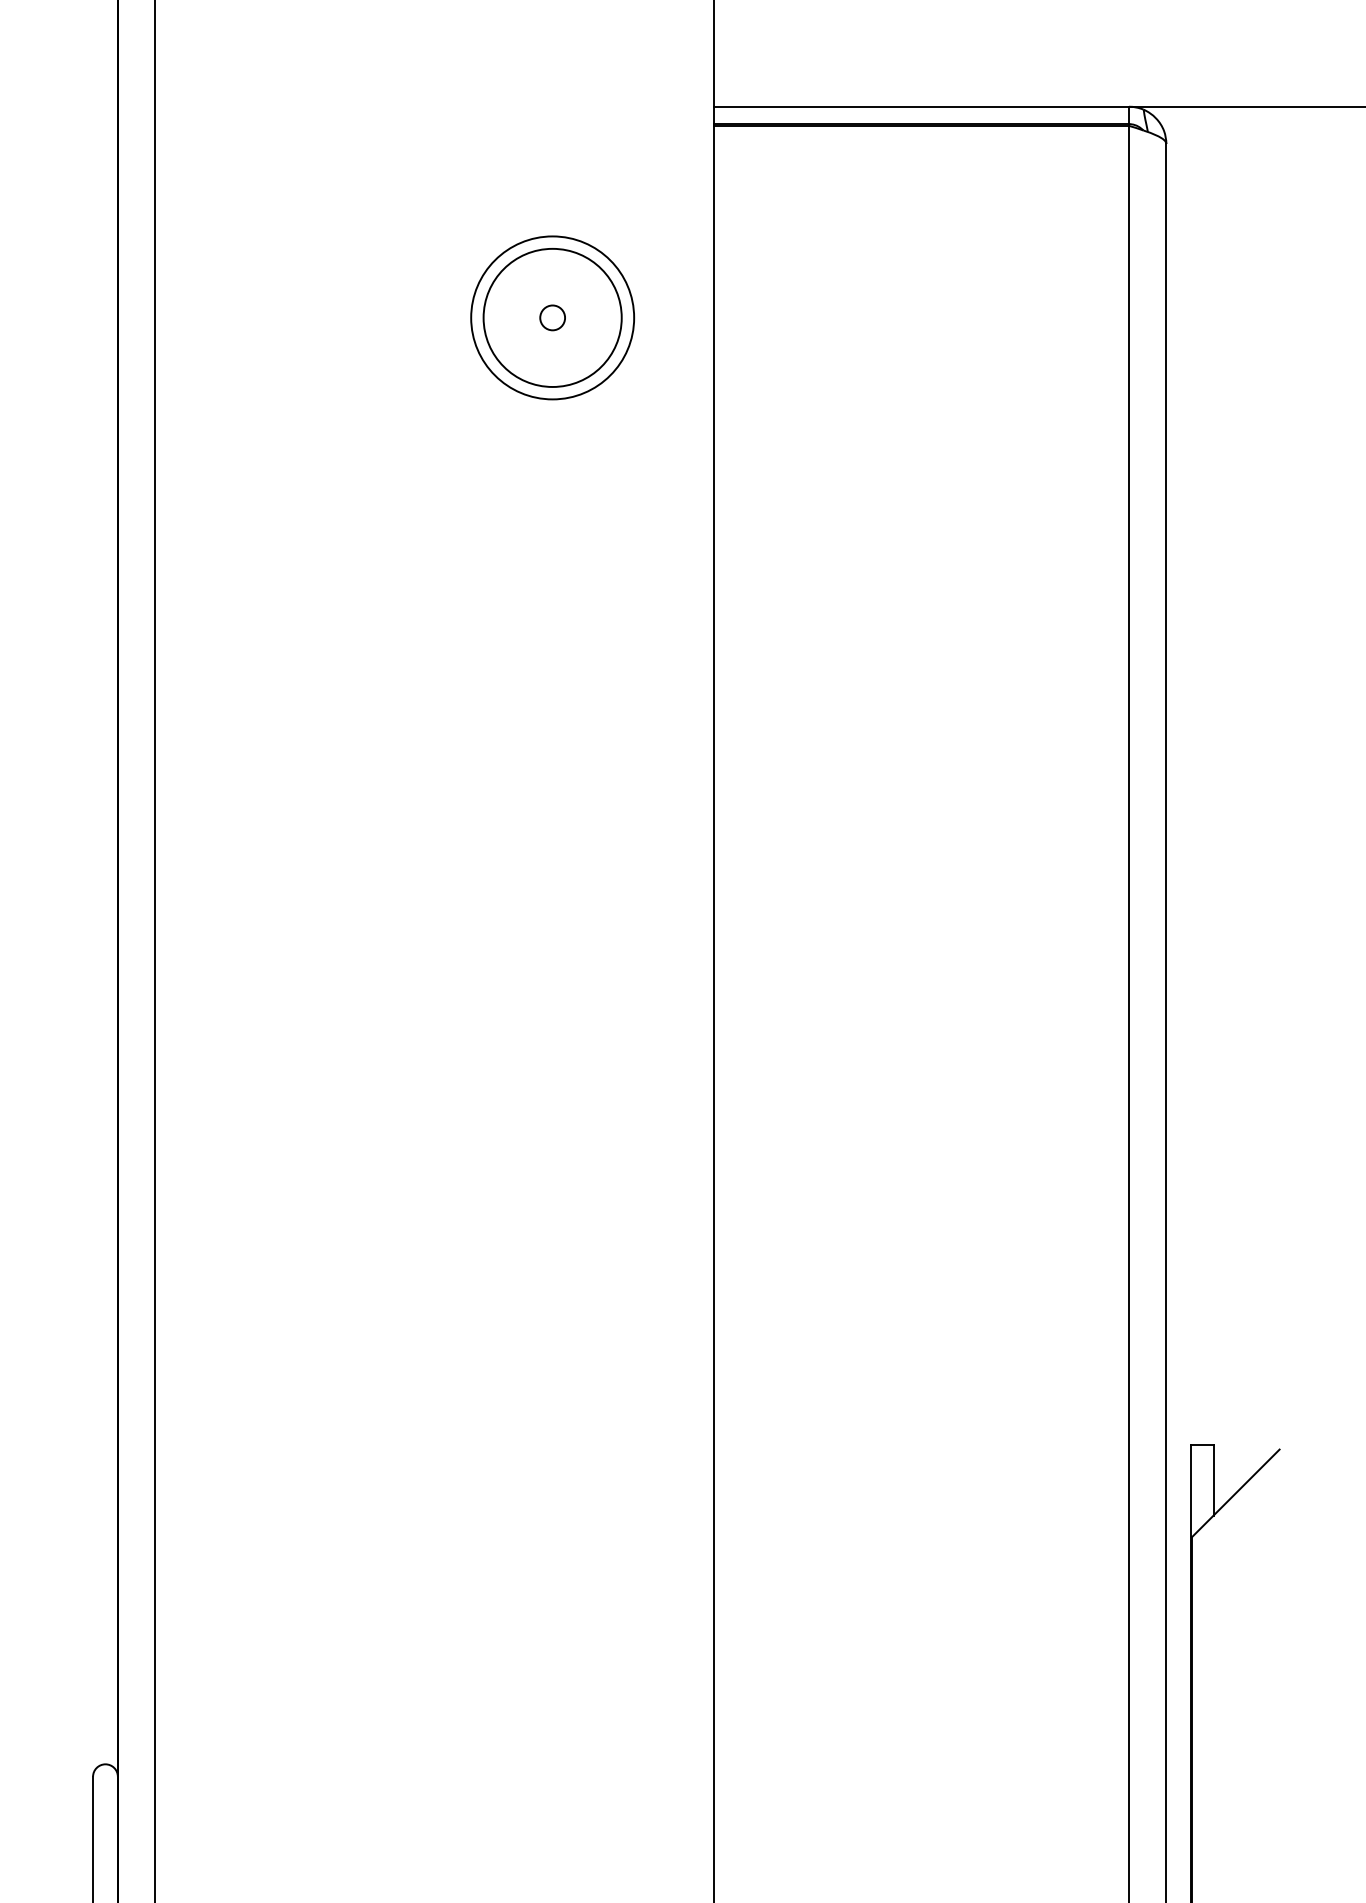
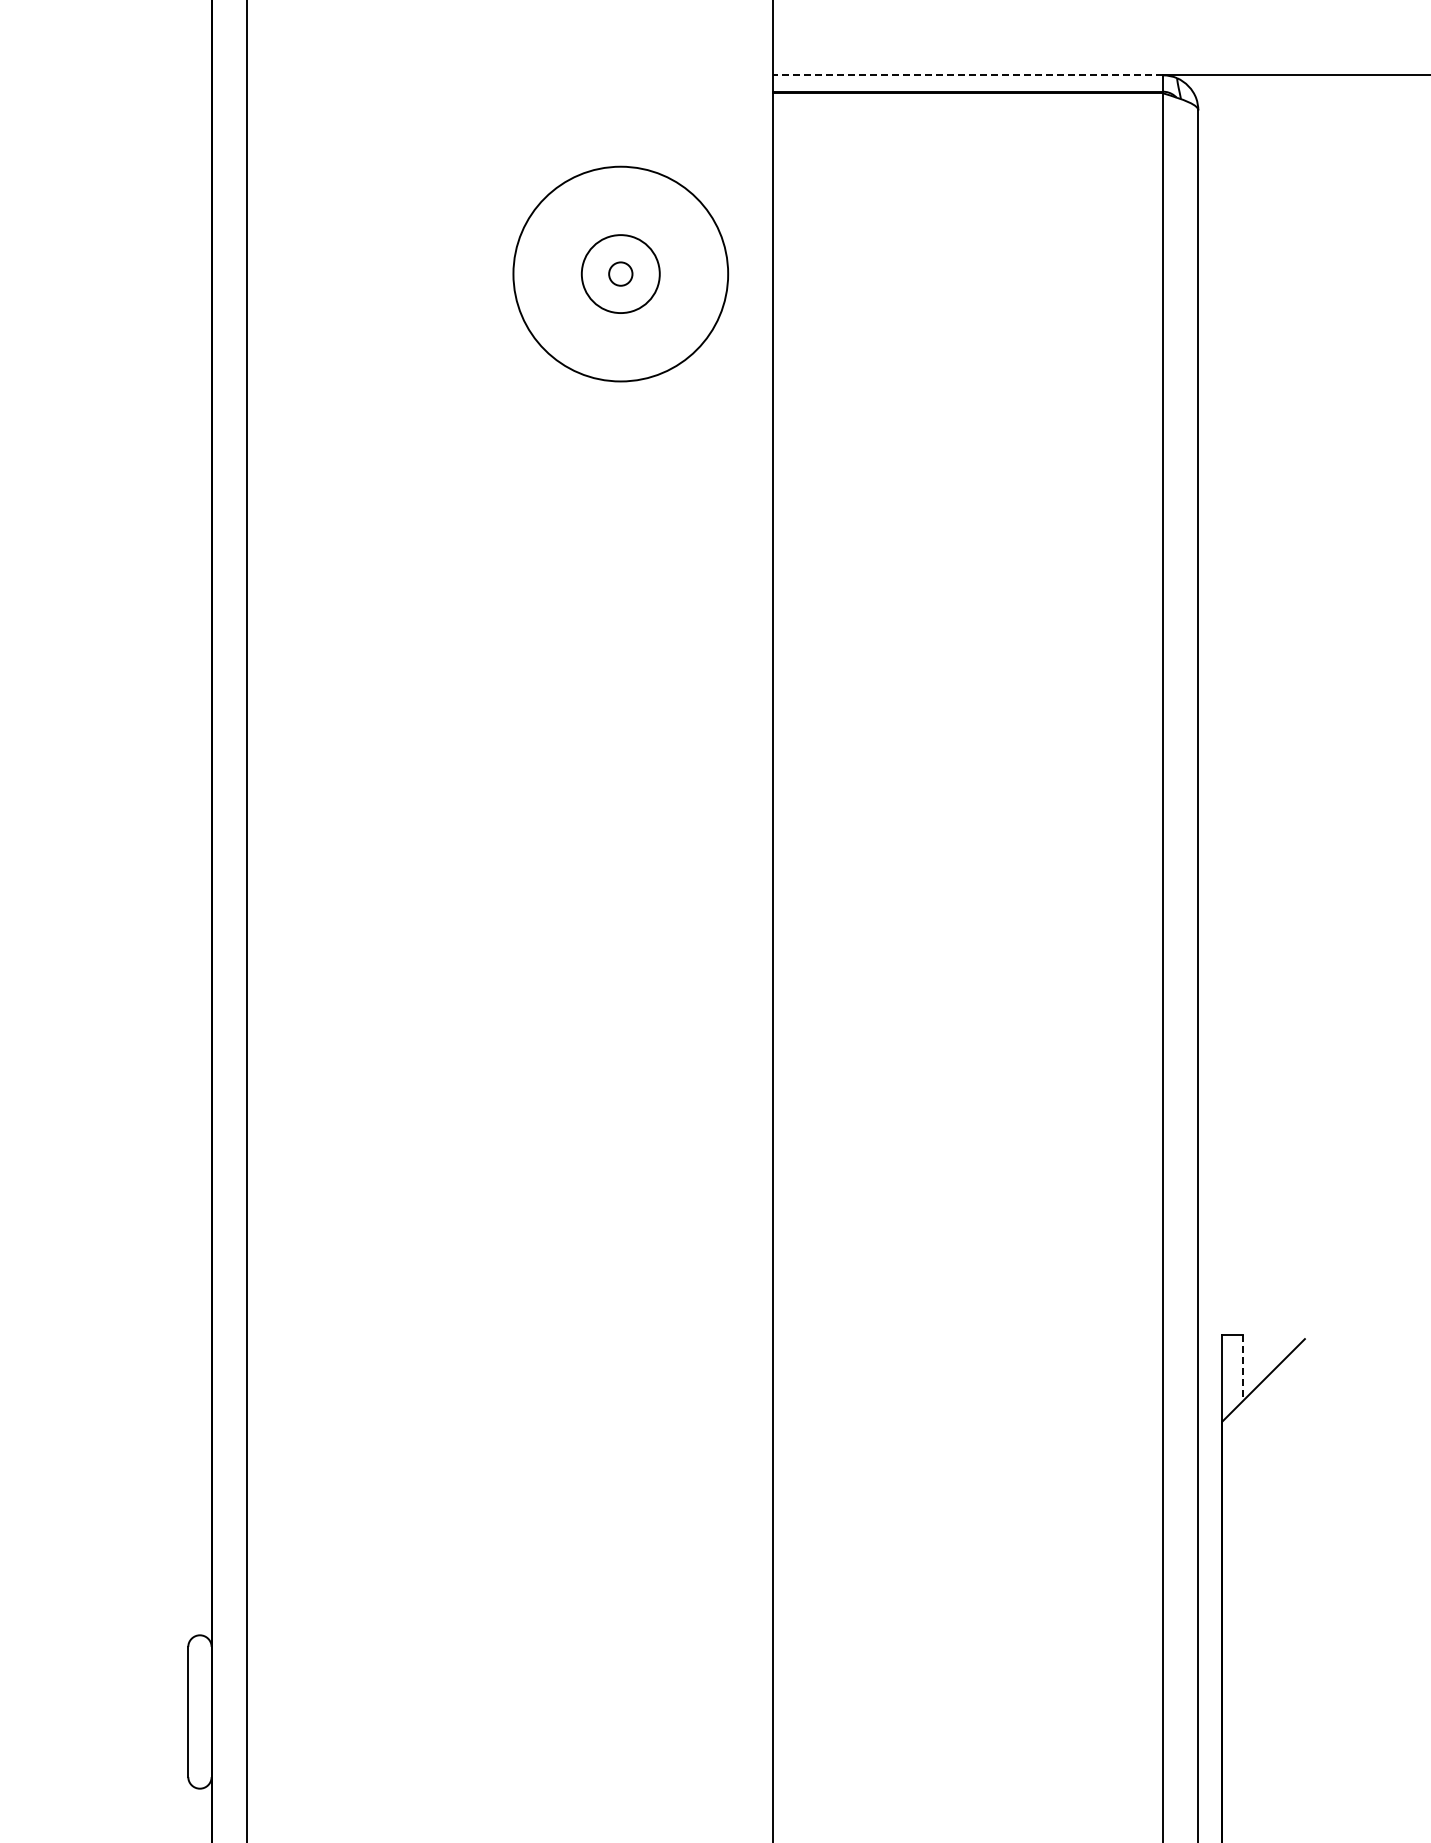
line: (921, 106) -> (967, 75), solid -> dashed
circle: (552, 317) -> (620, 273), size x1.4
circle: (552, 318) -> (620, 274), size x0.6
line: (1213, 1480) -> (1242, 1368), solid -> dashed

